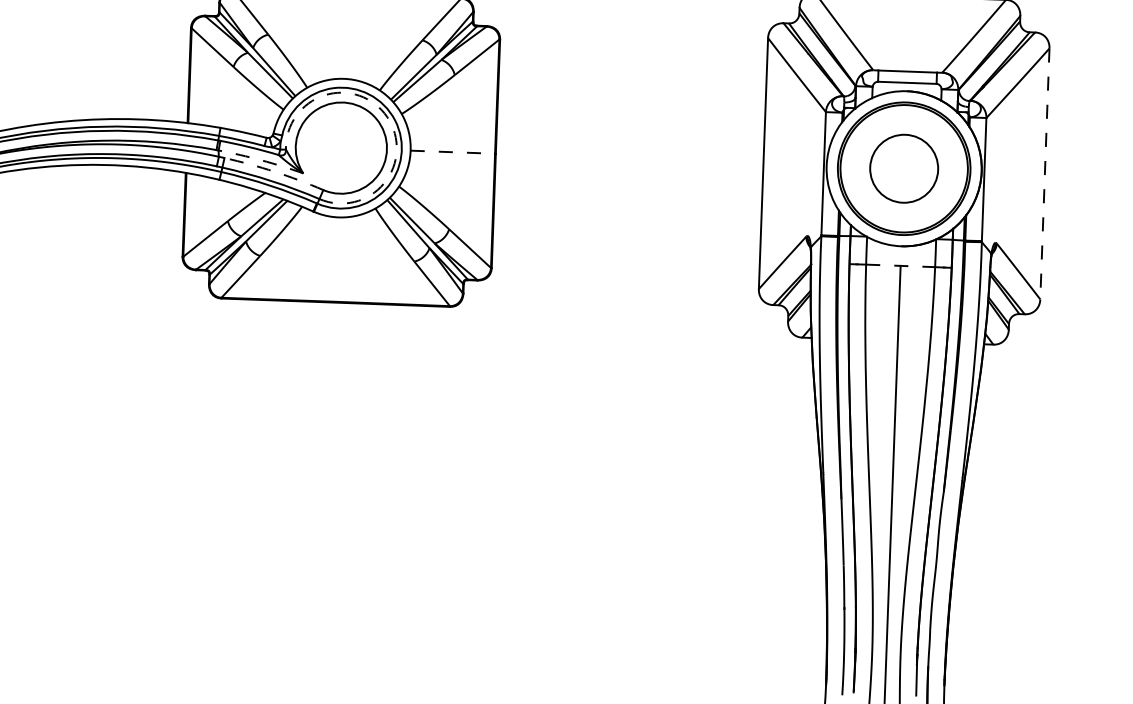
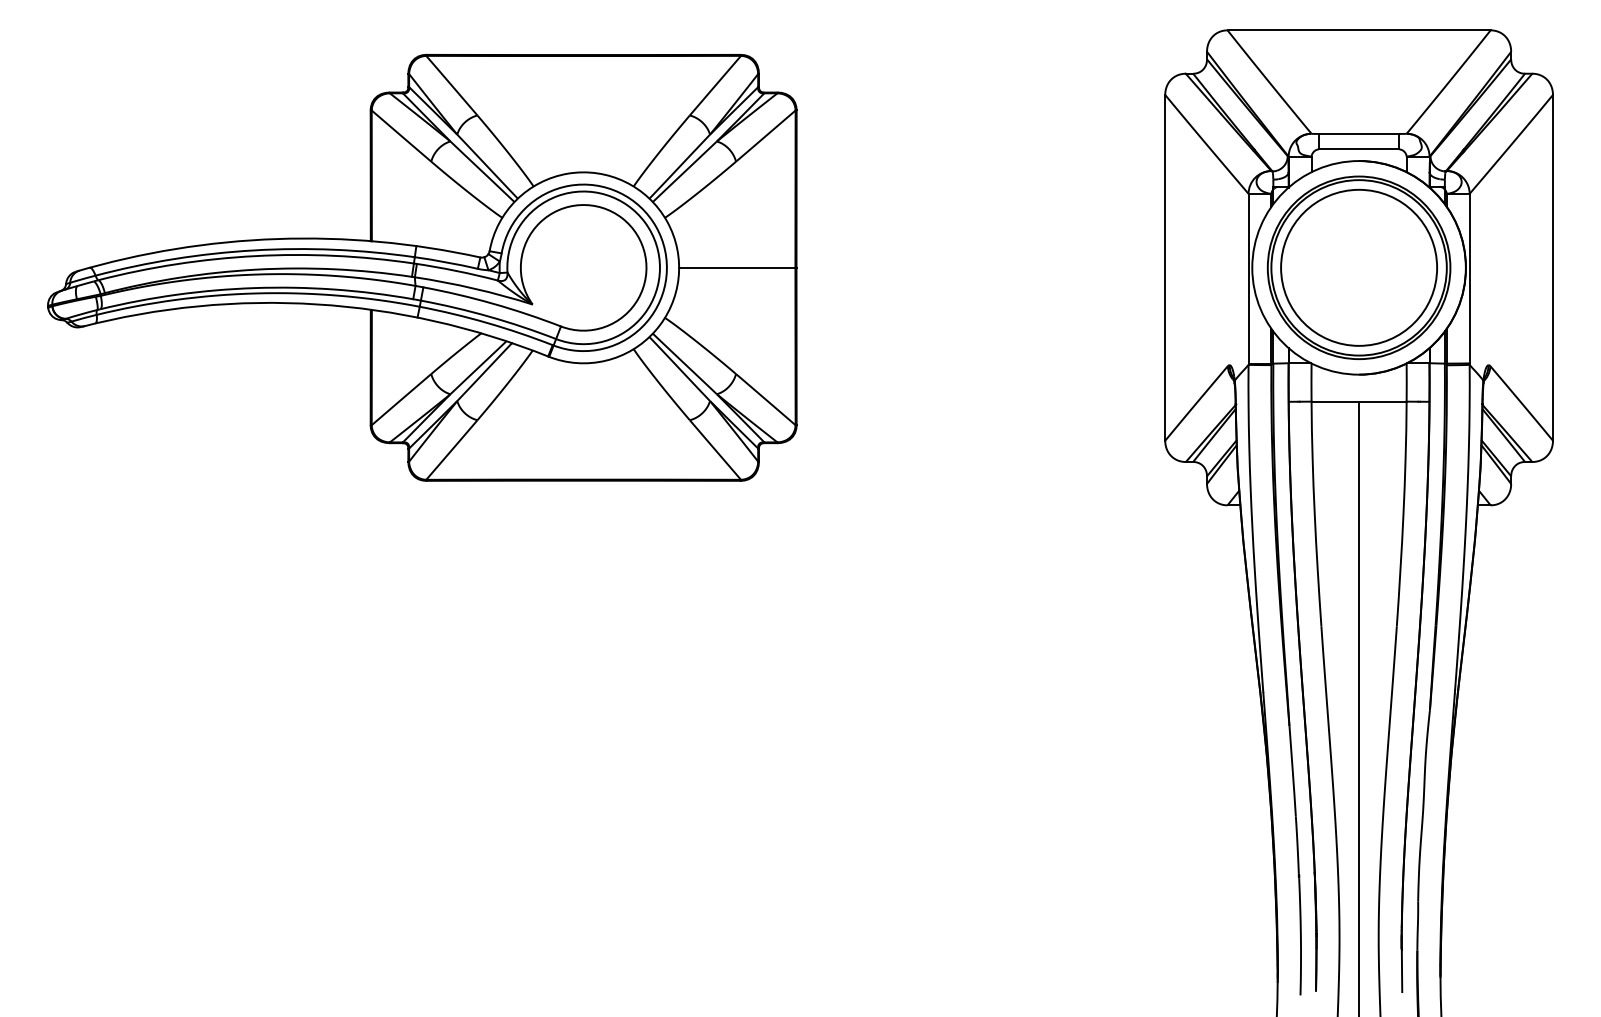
arc: (387, 116) -> (645, 222), dashed -> solid
line: (453, 151) -> (737, 267), dashed -> solid
arc: (261, 160) -> (474, 288), dashed -> solid
circle: (904, 168) -> (1359, 267), size x1.67
arc: (274, 171) -> (493, 303), dashed -> solid
line: (1044, 173) -> (1552, 267), dashed -> solid
line: (900, 265) -> (1359, 401), dashed -> solid

